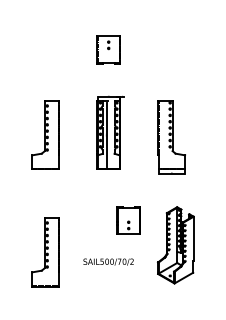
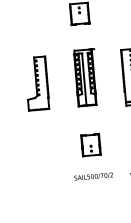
part: (128, 220) -> (90, 144), moved
part: (45, 251) -> (44, 172), removed

